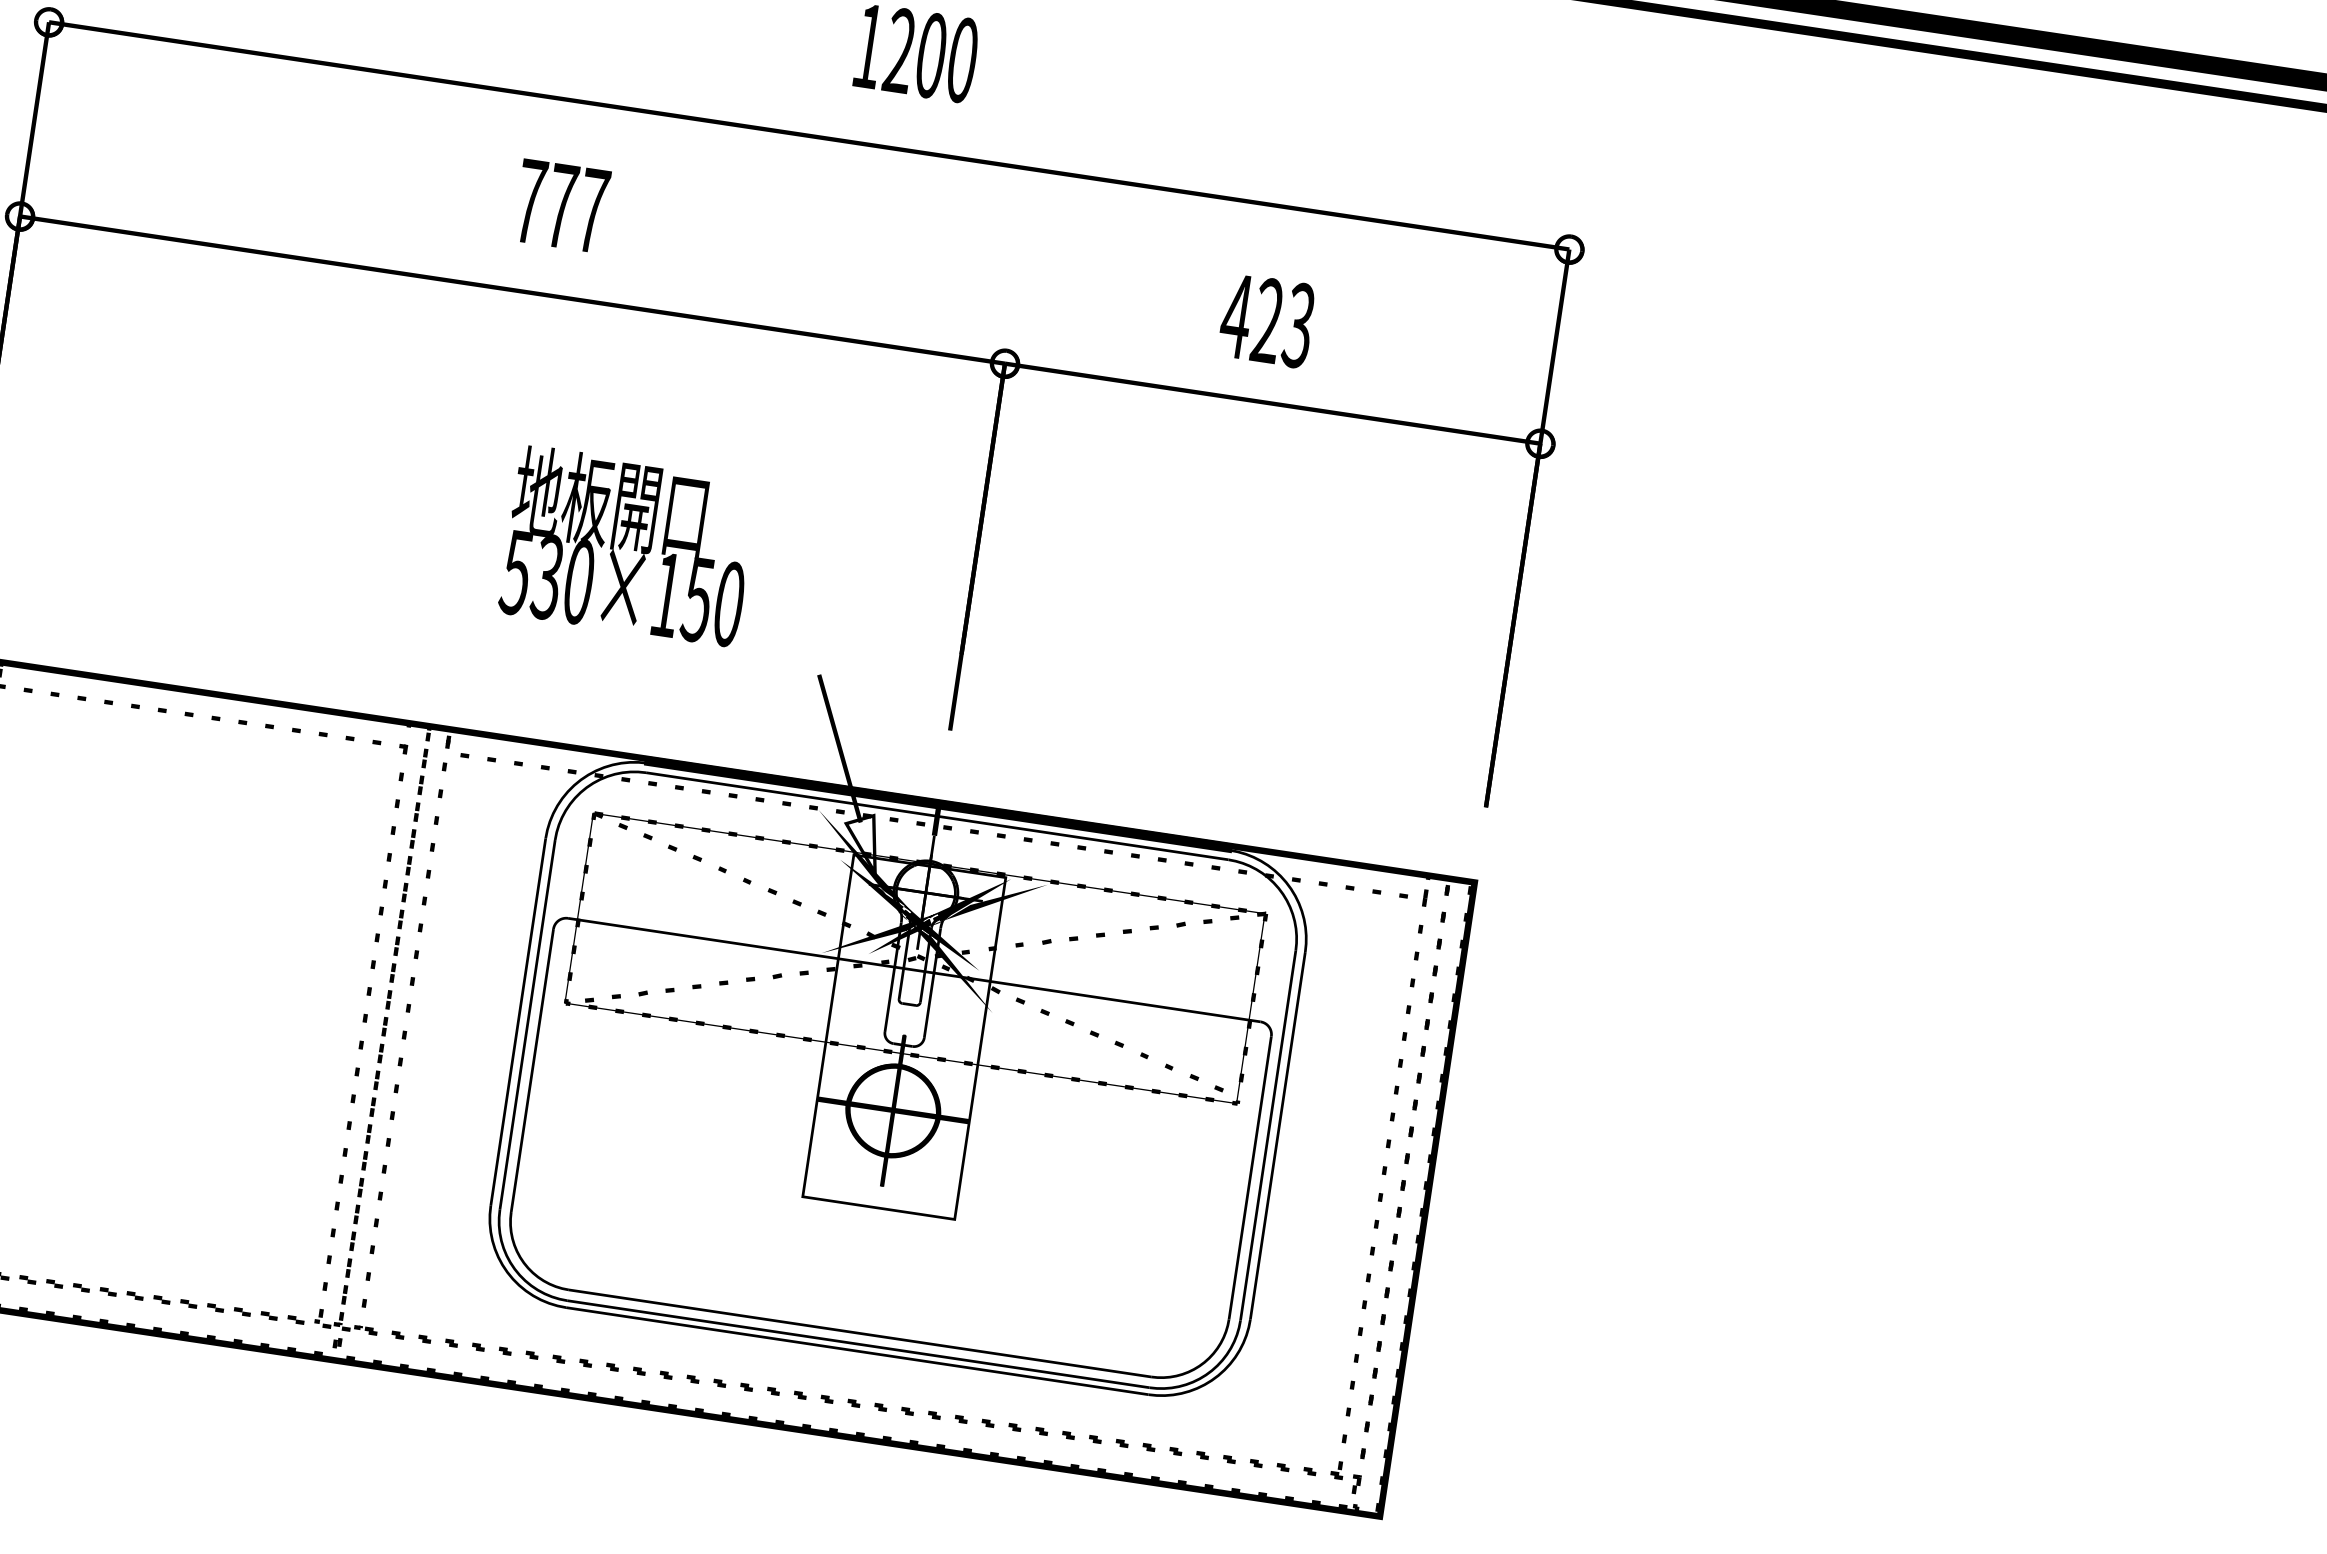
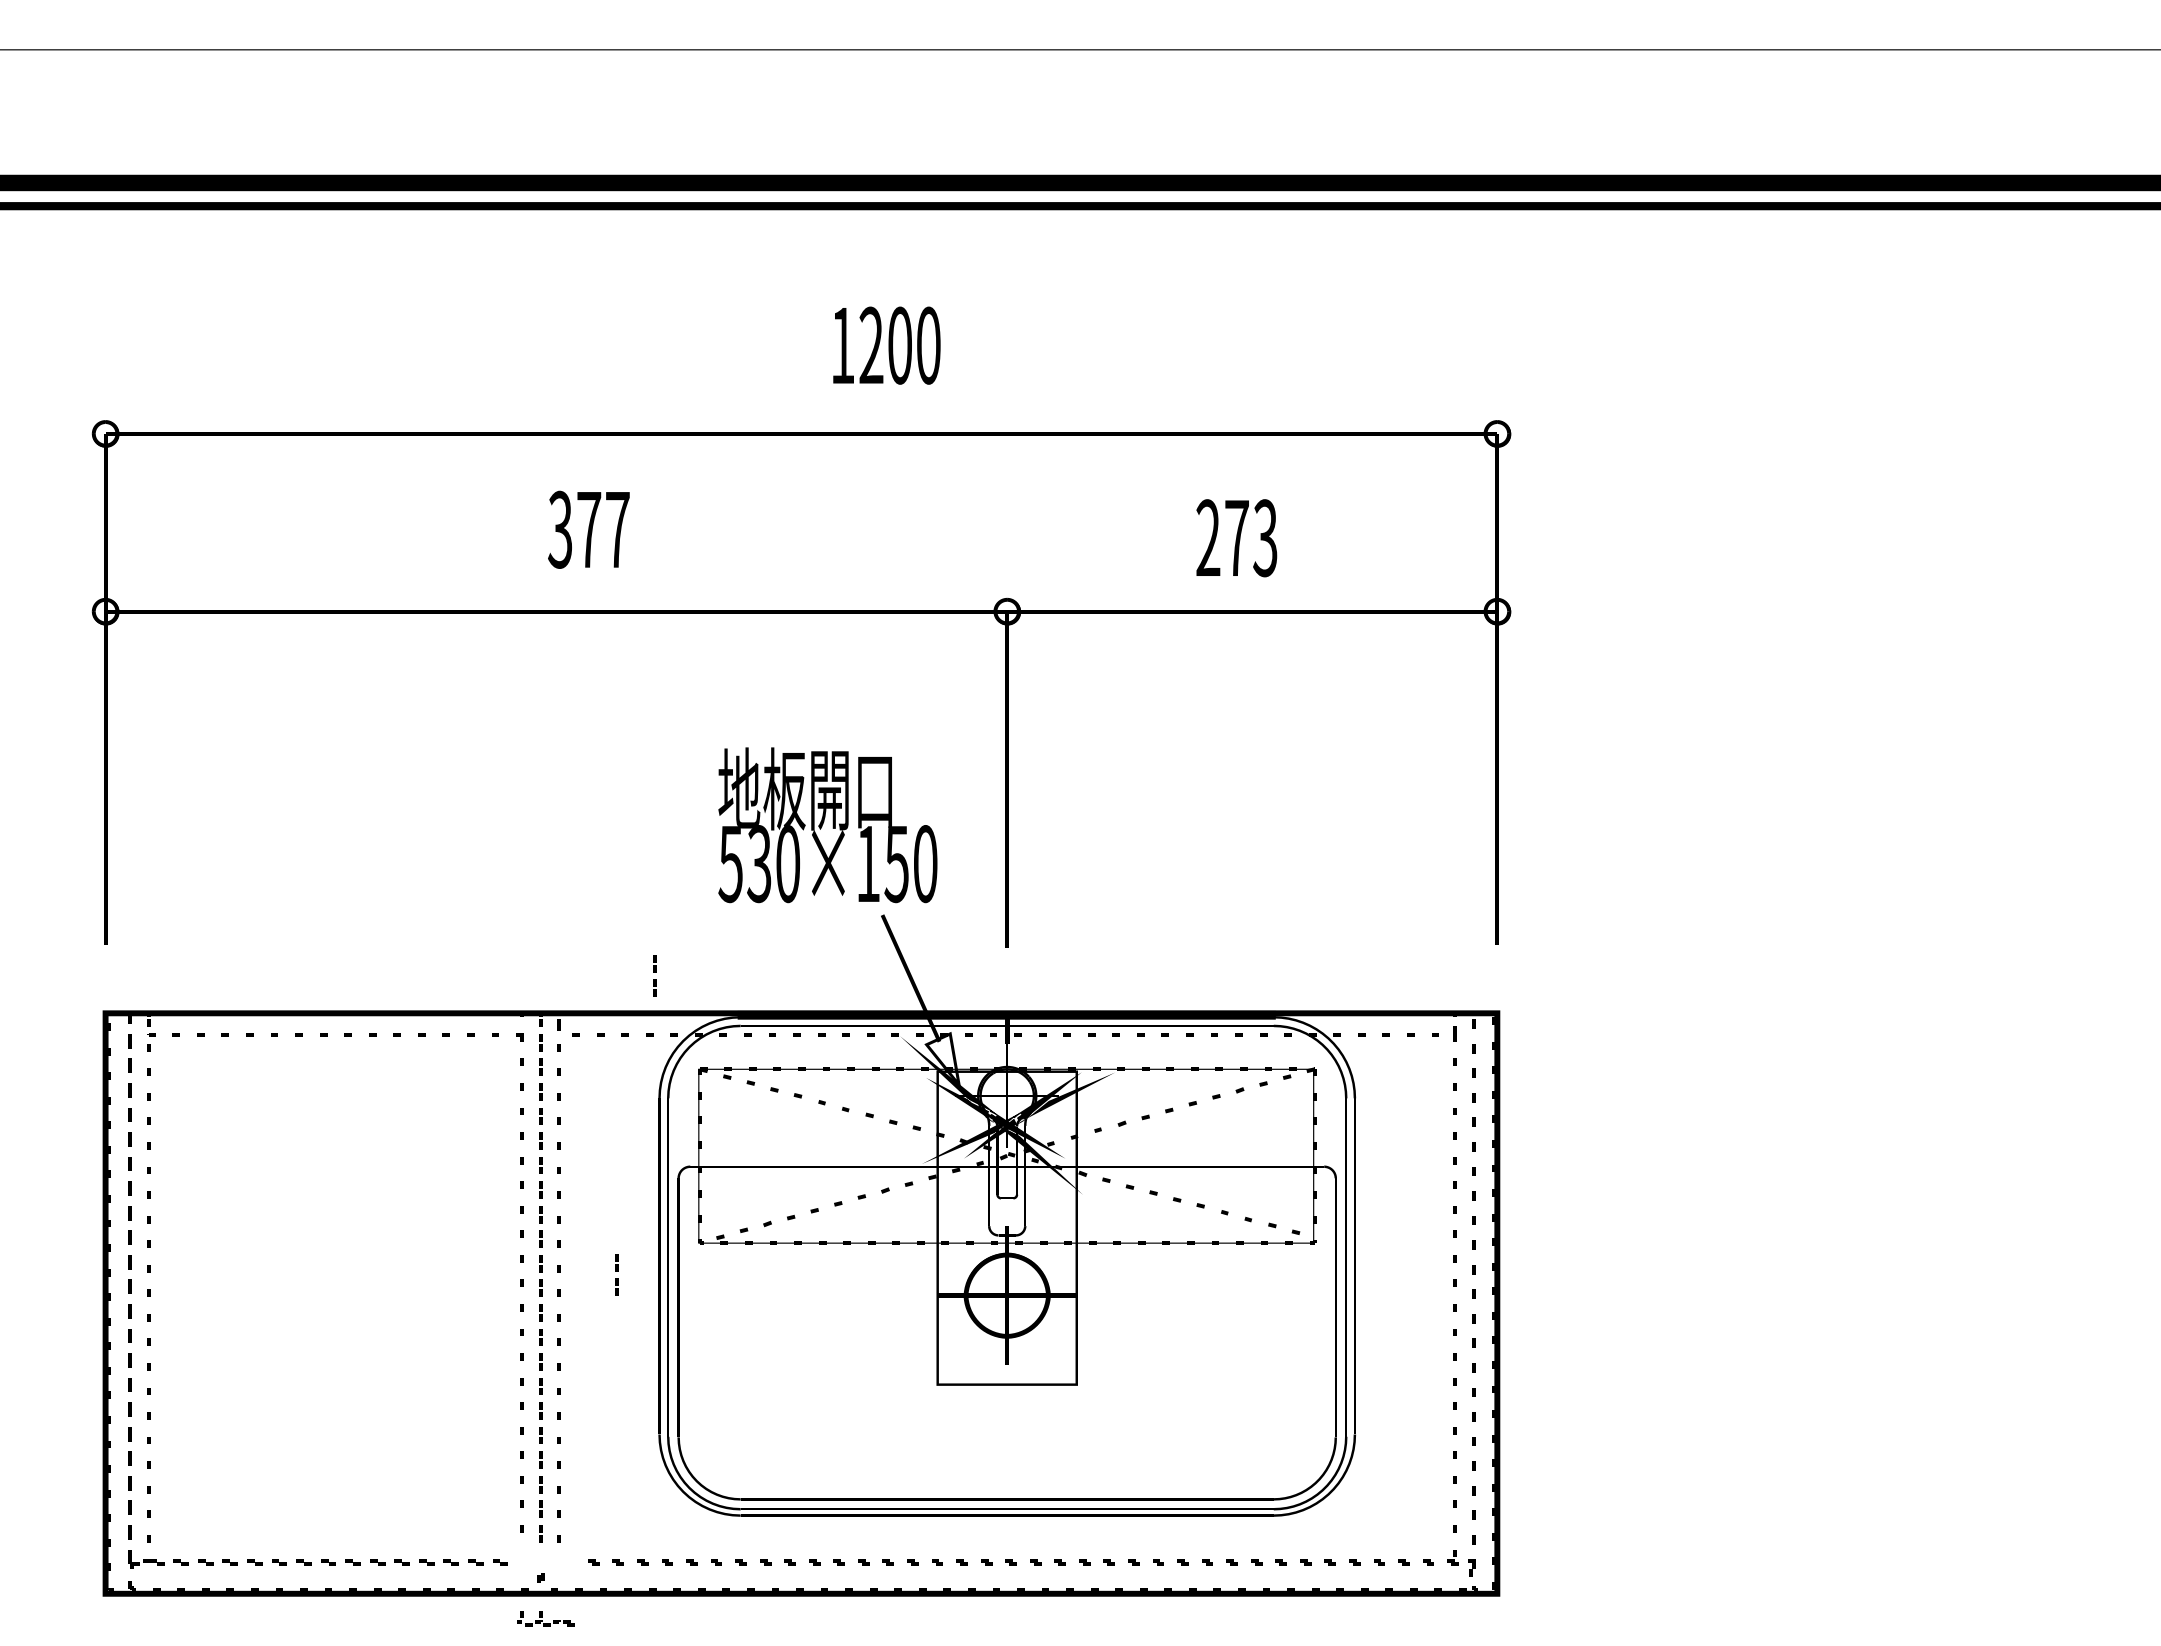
text: (530, 201) -> (560, 529), 777 -> 377
text: (1251, 317) -> (1221, 537), 423 -> 273
text: (628, 546) -> (827, 825), moved
line: (560, 700) -> (654, 972), added
line: (470, 1020) -> (616, 1271), added
part: (346, 1321) -> (545, 1618), moved

